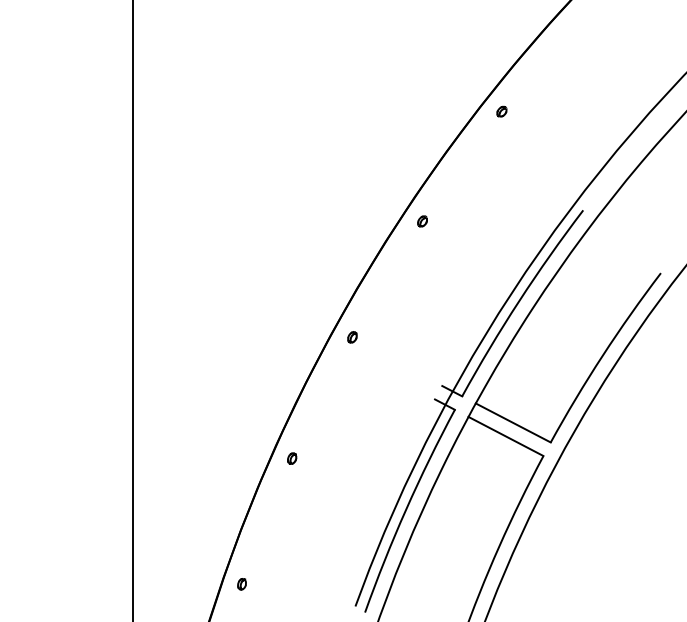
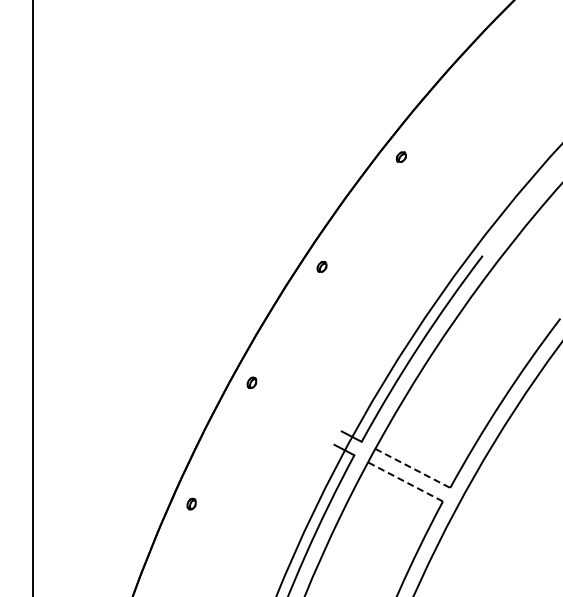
line: (513, 423) -> (413, 468), solid -> dashed
line: (505, 436) -> (405, 481), solid -> dashed

